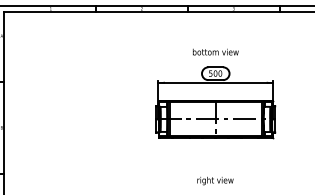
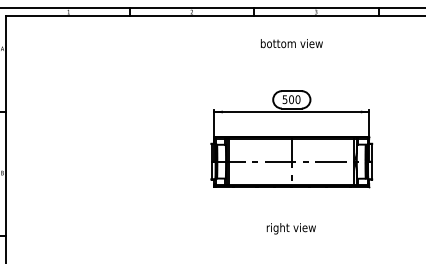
text: (215, 51) -> (291, 42), moved
text: (215, 180) -> (291, 228), moved

